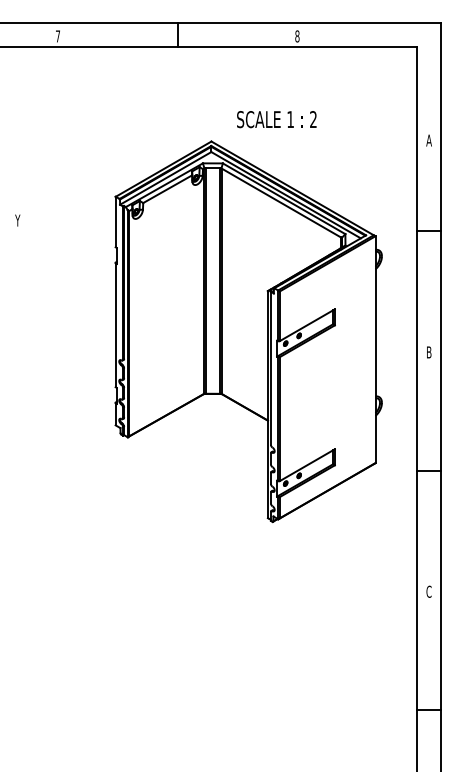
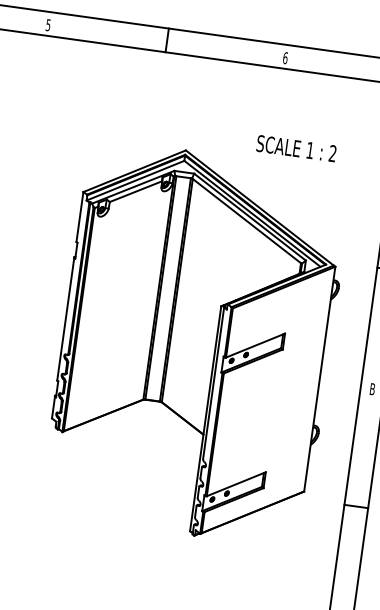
text: (57, 36) -> (47, 25), 7 -> 5
text: (297, 36) -> (285, 58), 8 -> 6
text: (276, 119) -> (296, 148), moved

